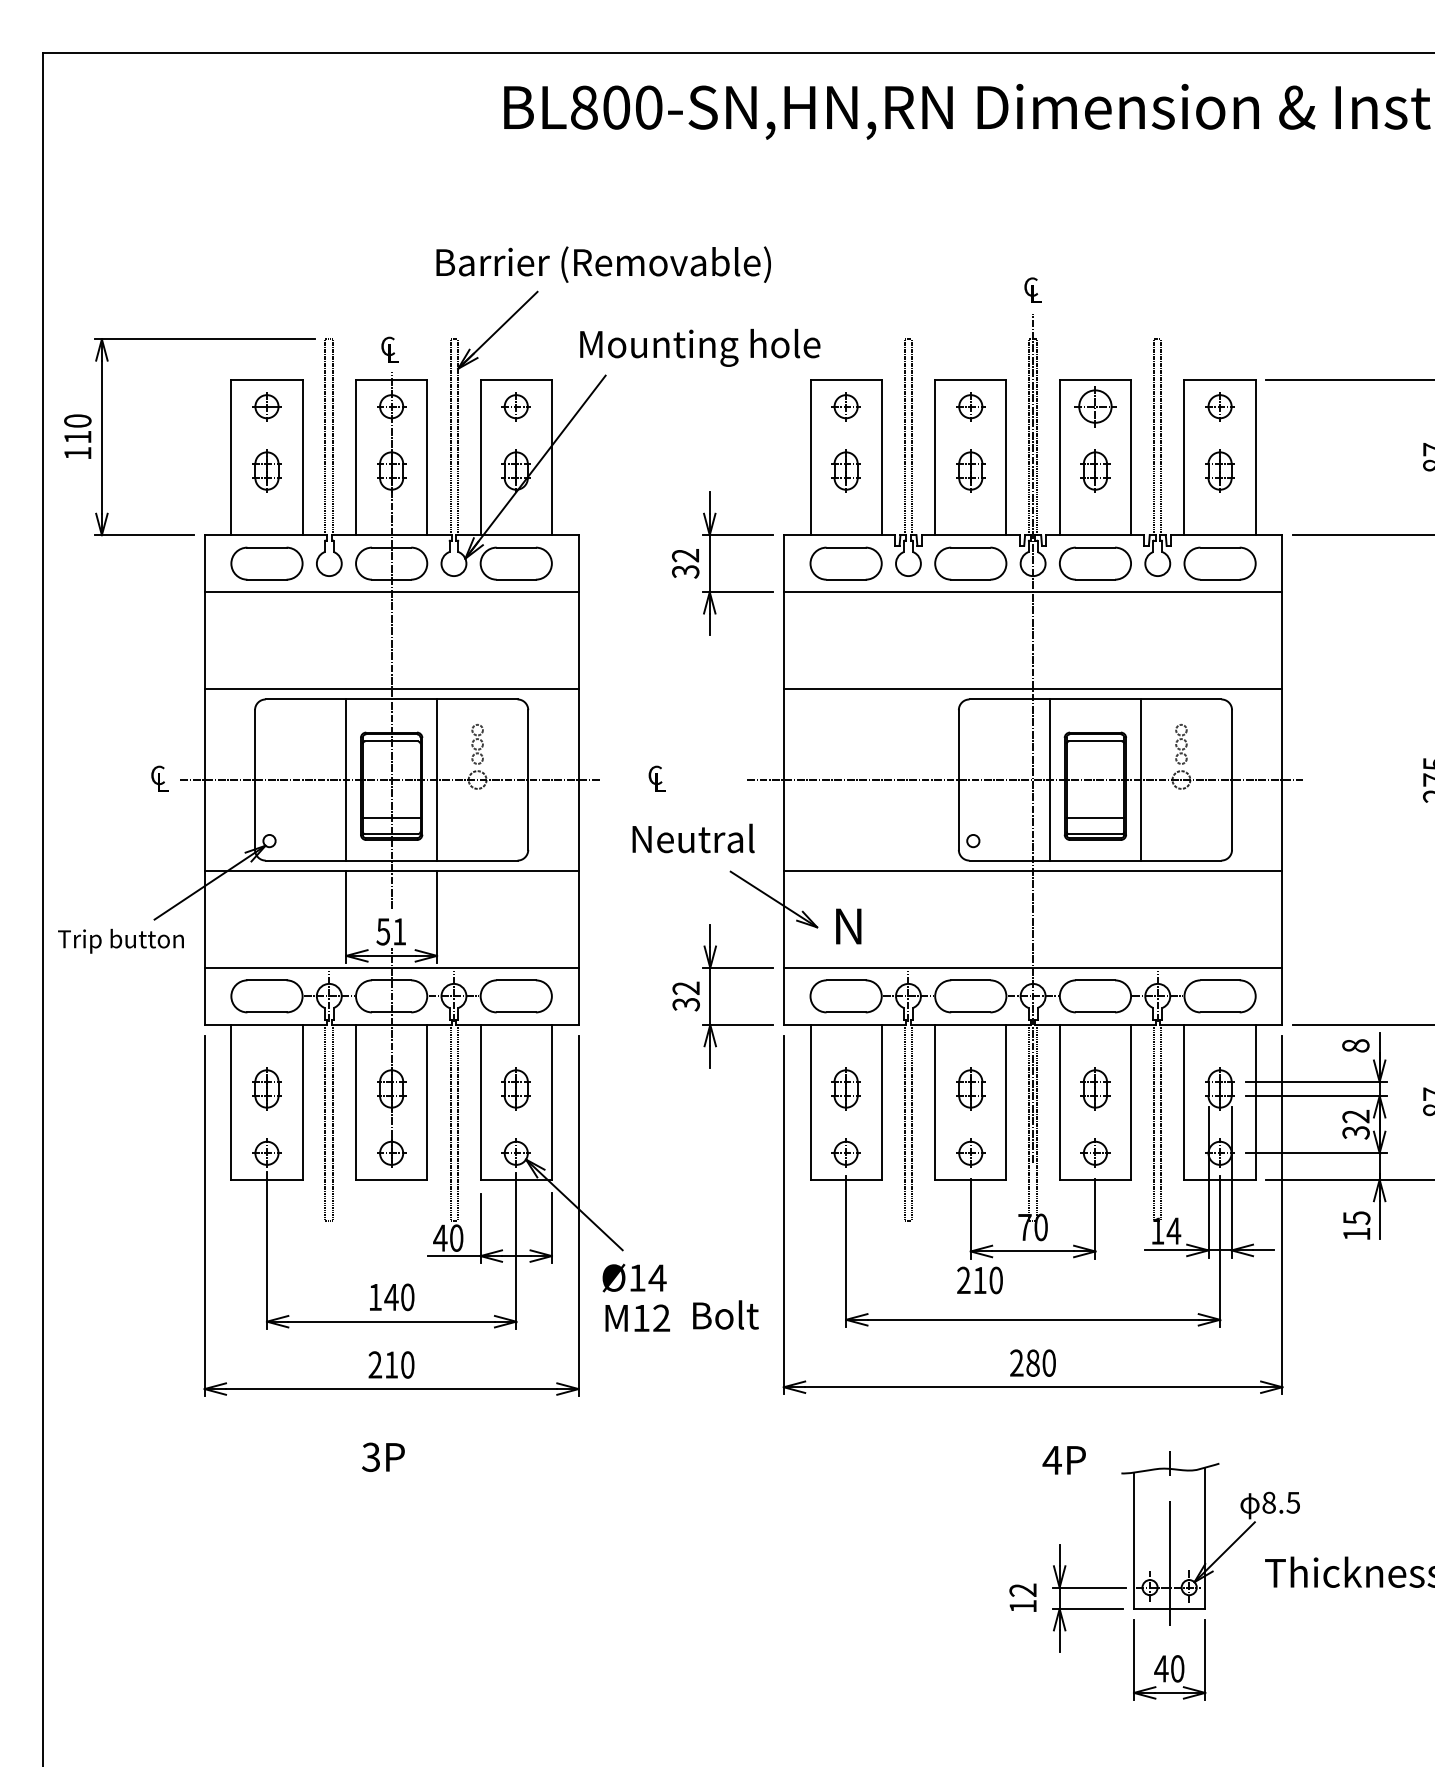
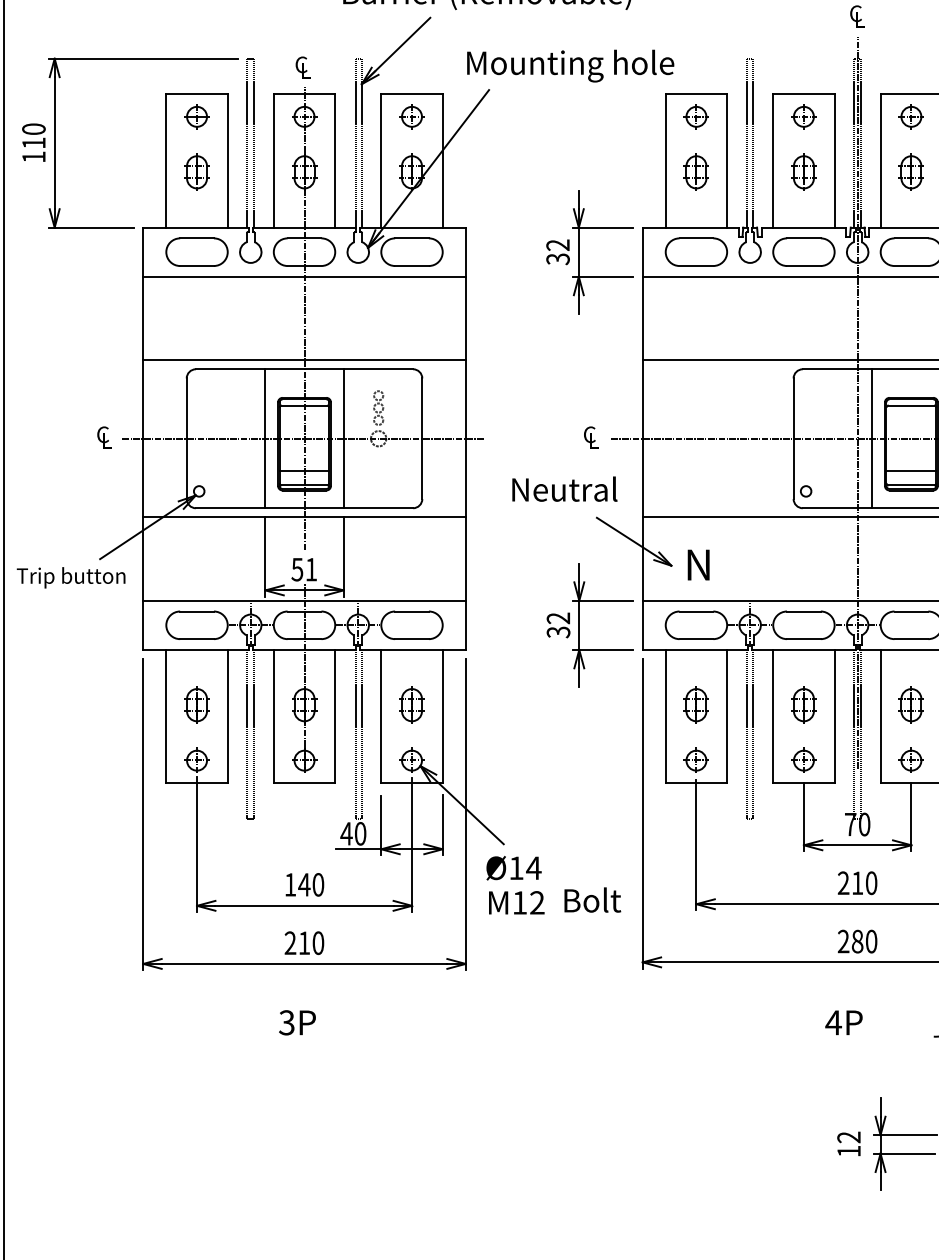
part: (1095, 406) -> (911, 116), size x0.71
text: (656, 778) -> (590, 437), moved
text: (979, 1280) -> (857, 883), moved
text: (1063, 1460) -> (843, 1022), moved

